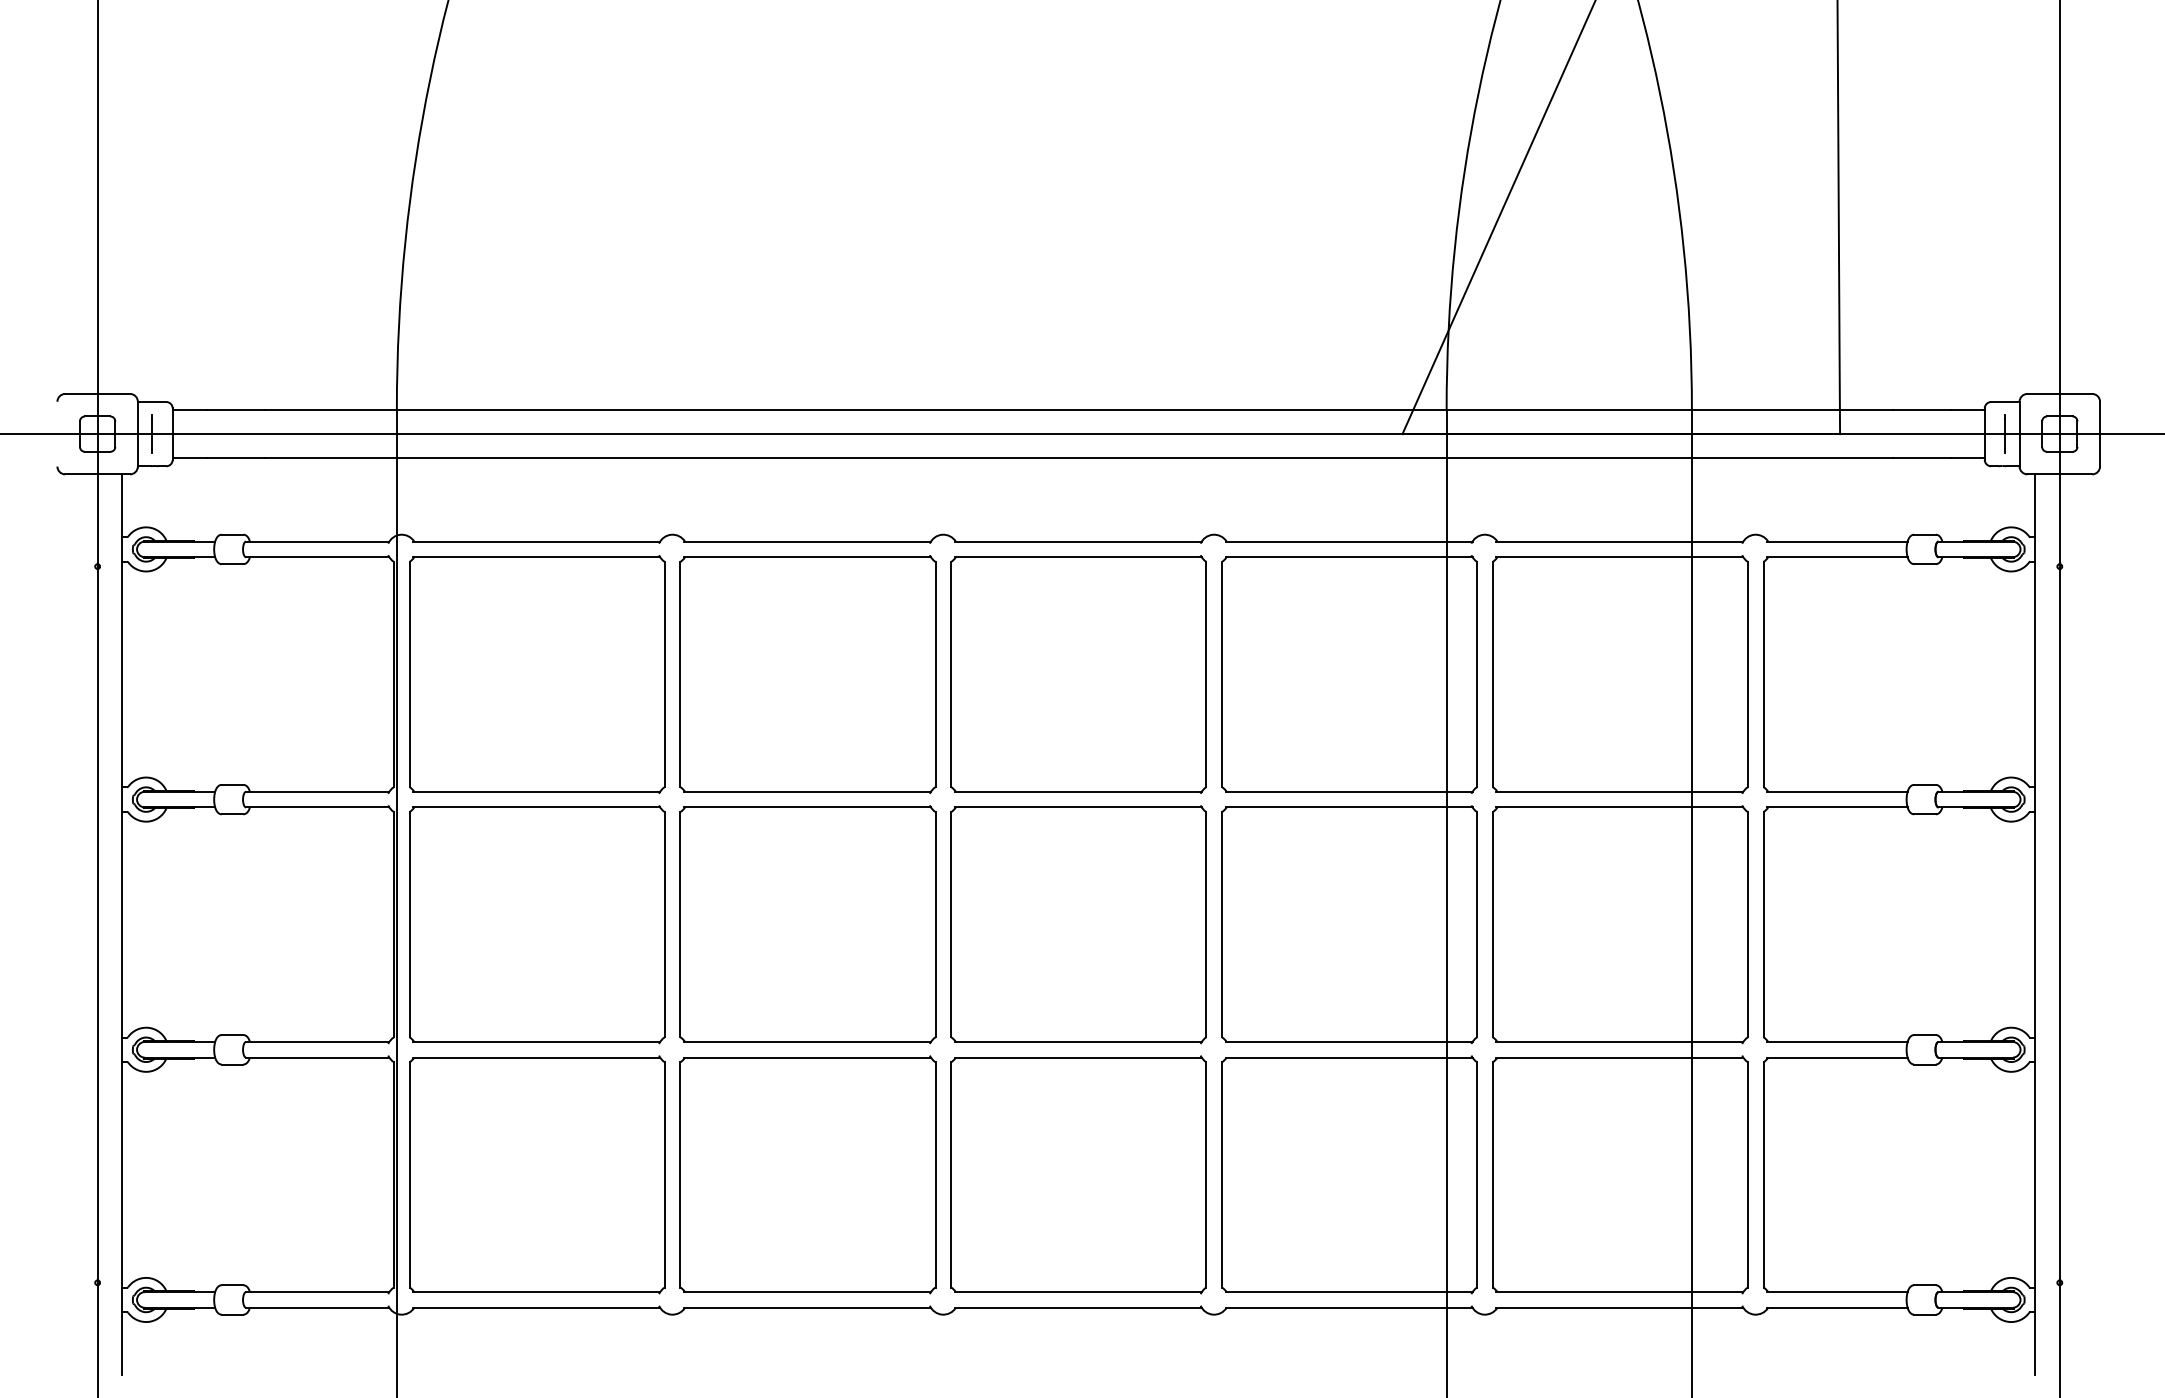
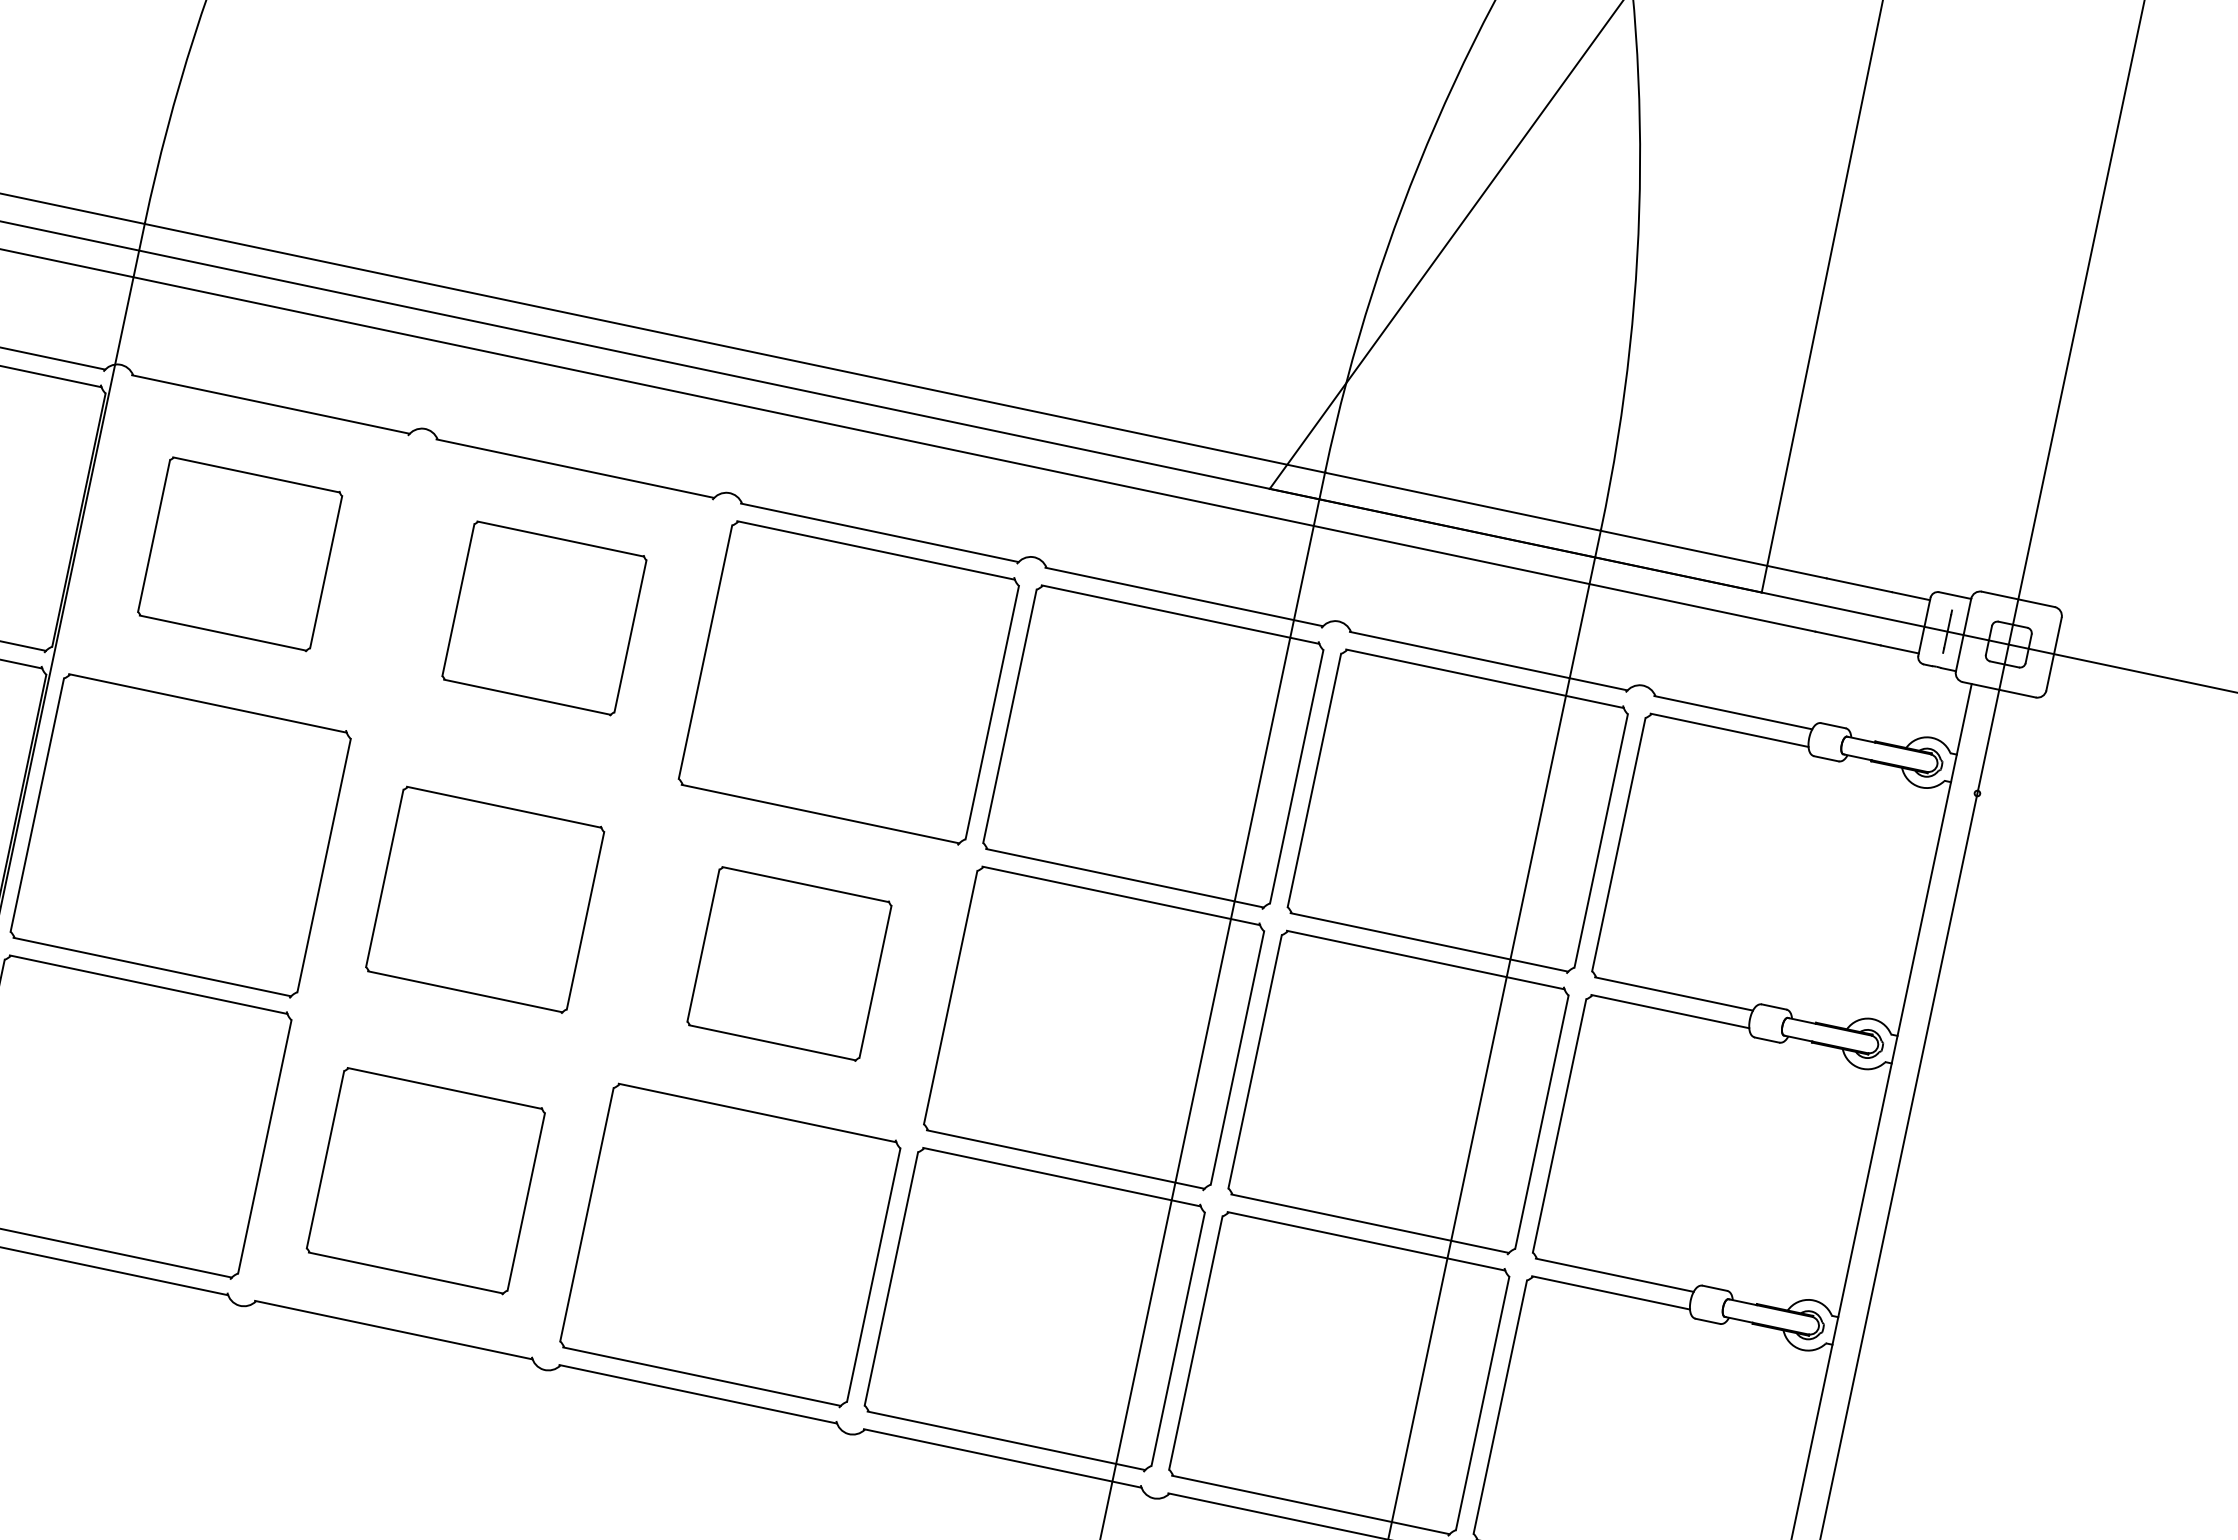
part: (537, 674) -> (240, 554), size x0.6
part: (807, 674) -> (543, 618), size x0.6
part: (807, 924) -> (484, 899), size x0.7
part: (1078, 924) -> (789, 963), size x0.6
part: (807, 1174) -> (425, 1180), size x0.7

